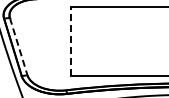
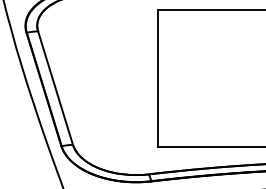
line: (70, 41) -> (157, 77), dashed -> solid
line: (18, 47) -> (55, 89), dashed -> solid

